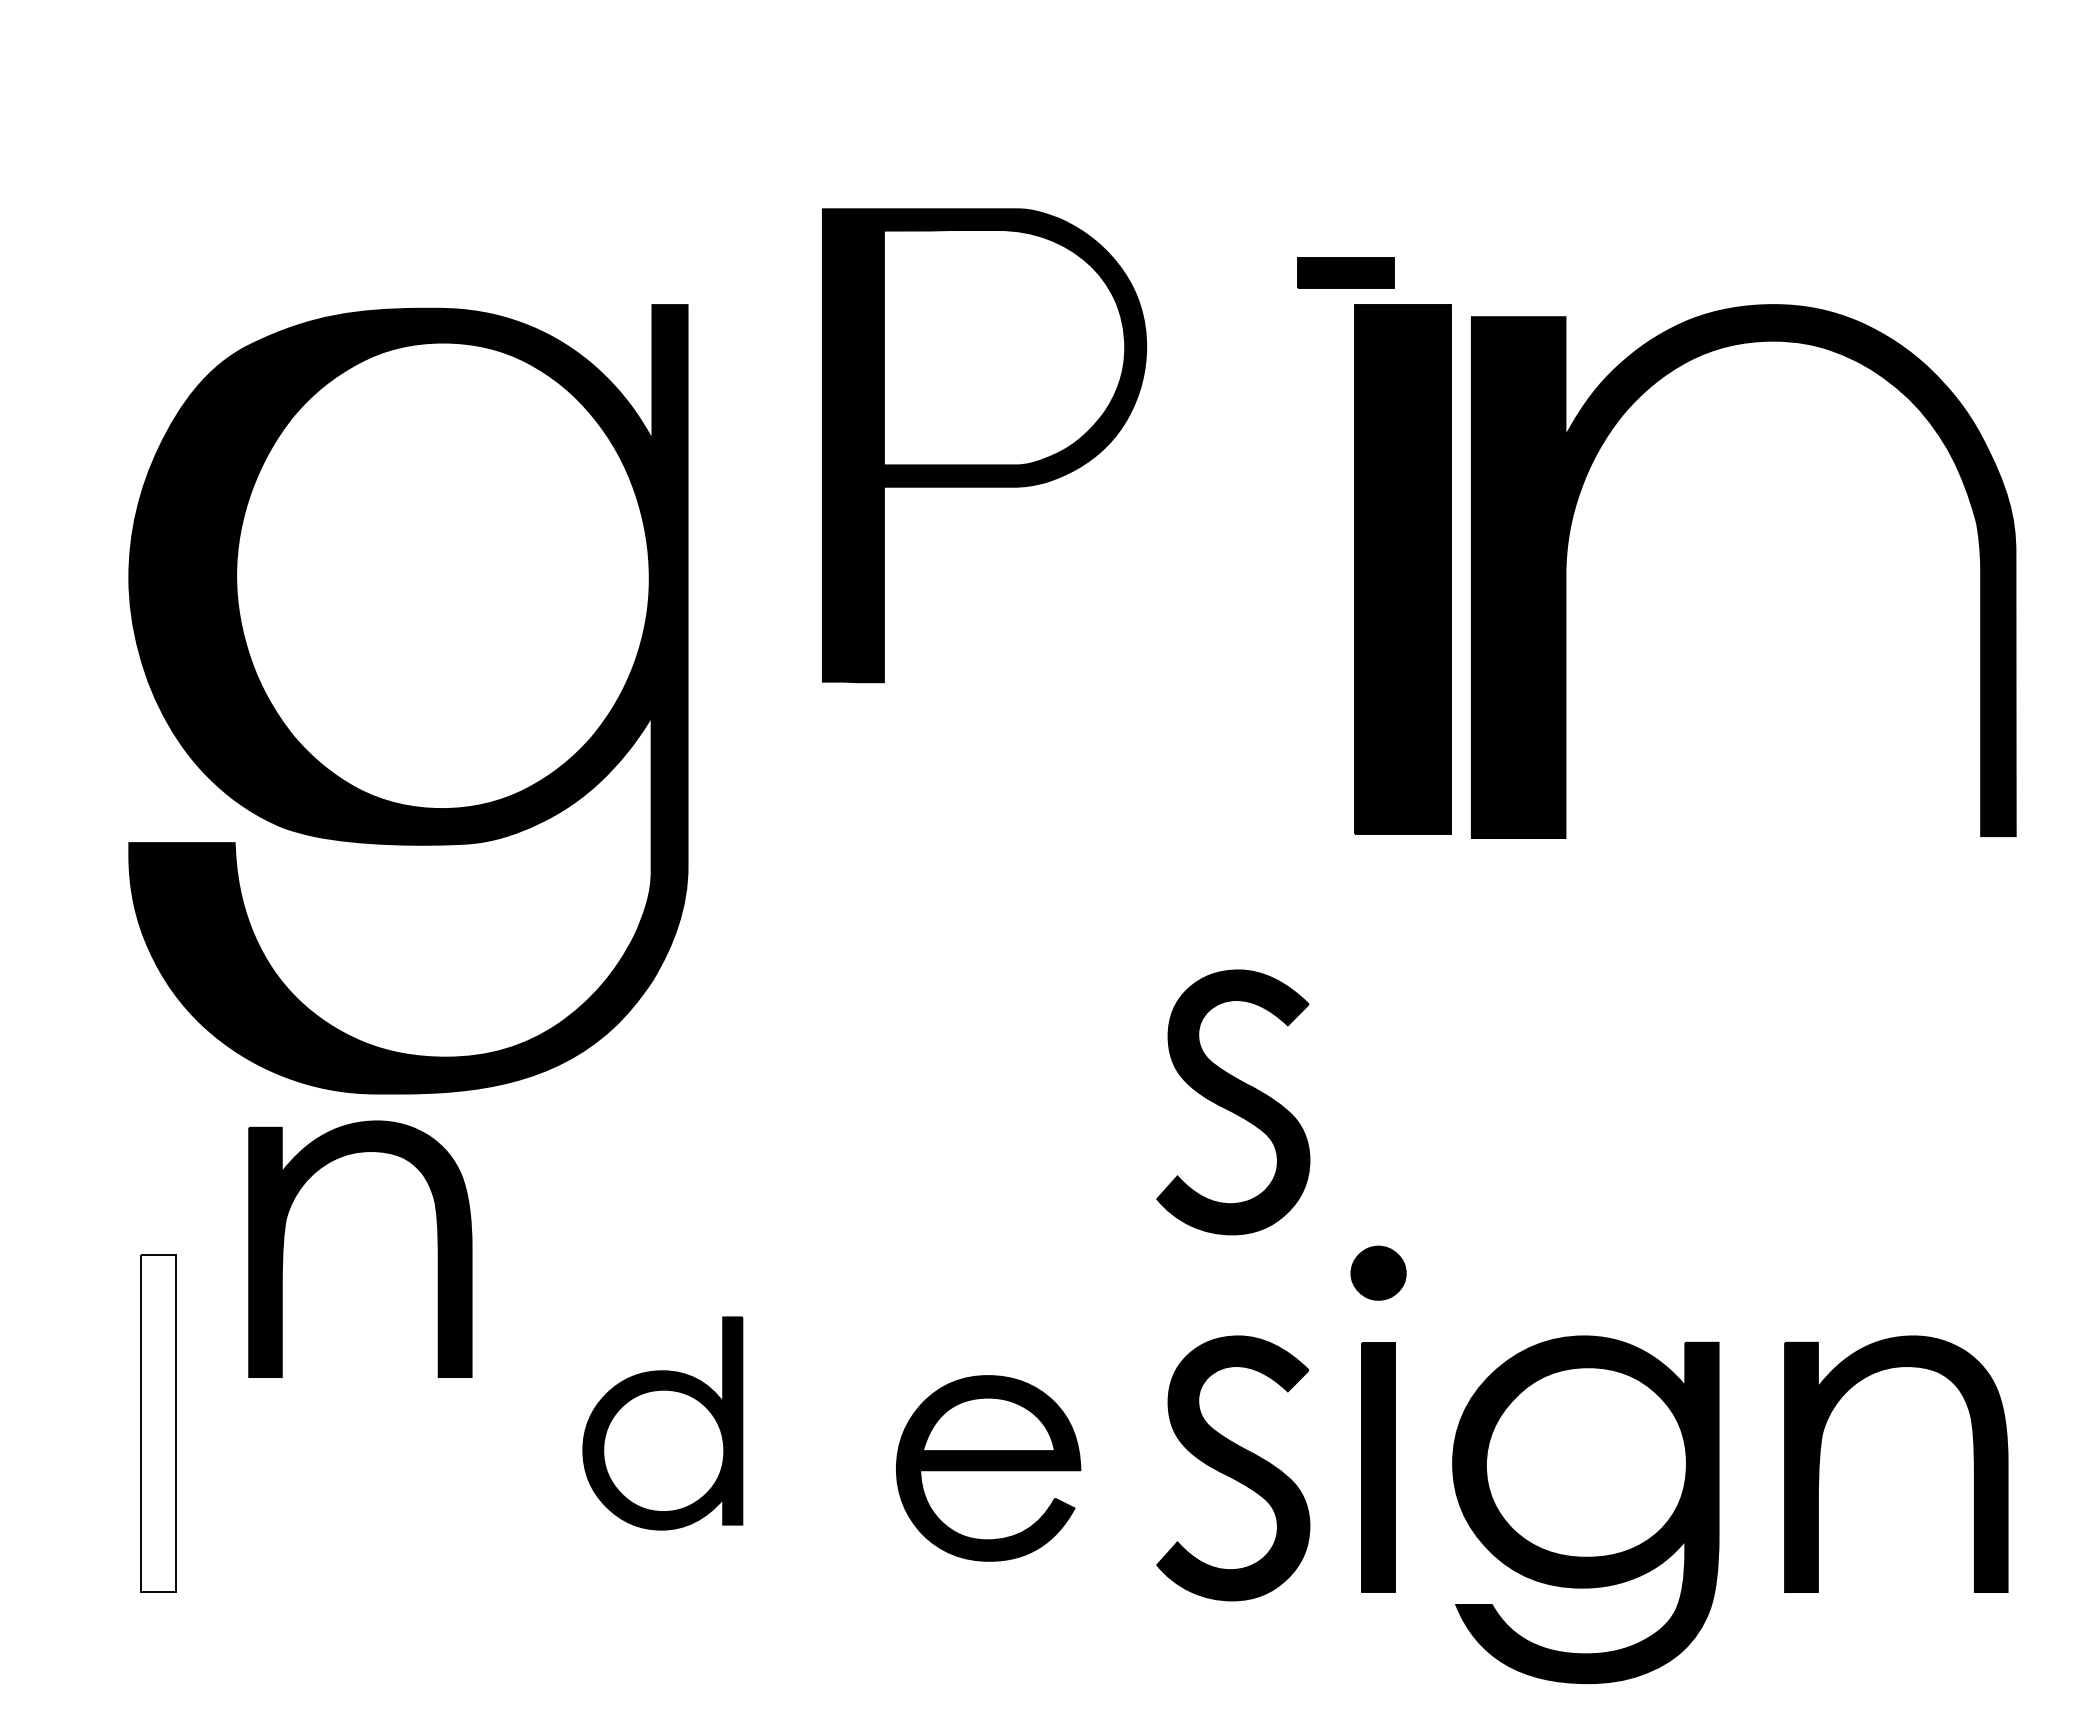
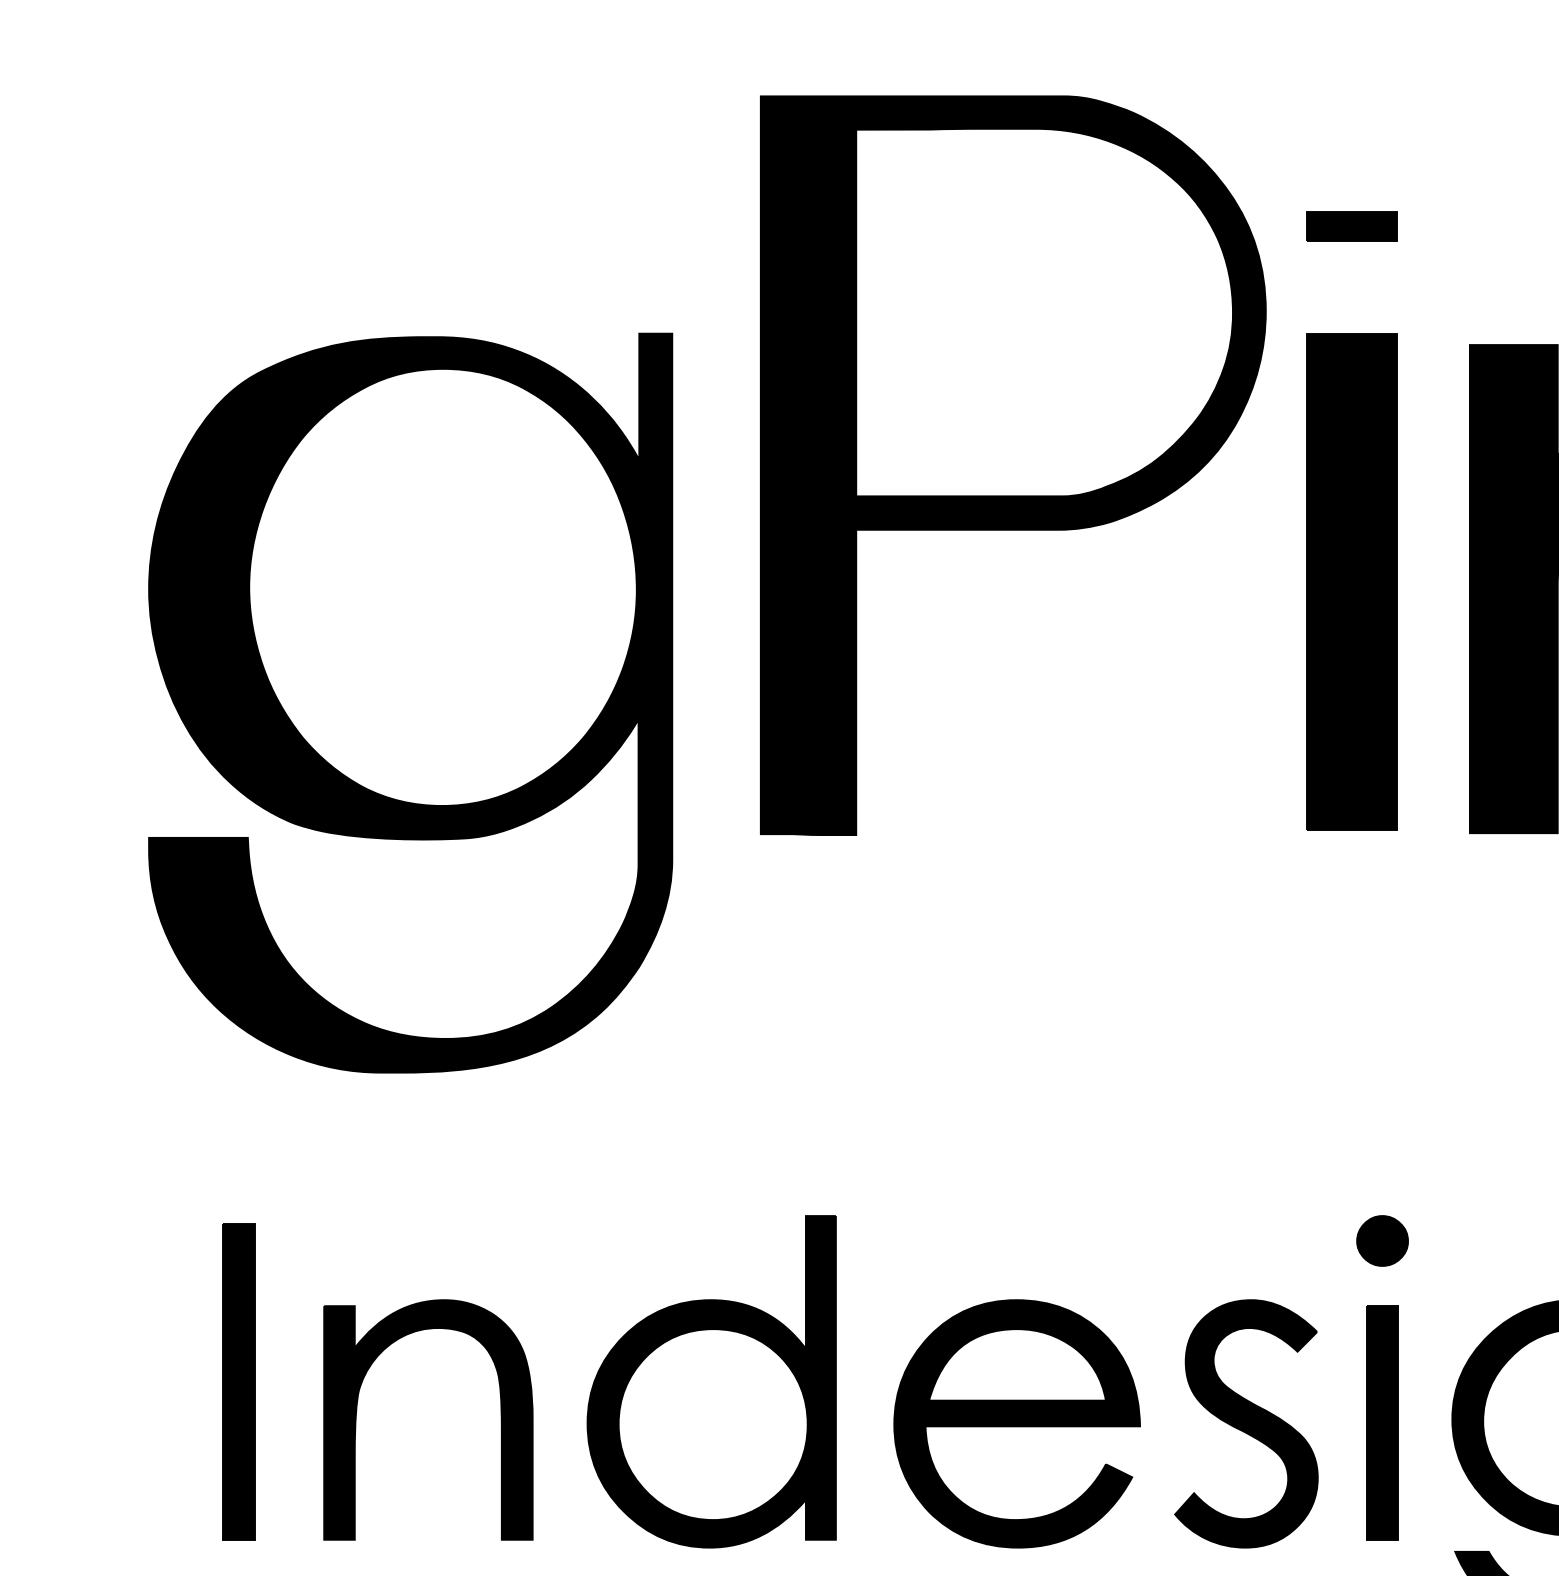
part: (1345, 272) -> (1351, 226), moved
part: (984, 445) -> (1013, 465), size x1.67
part: (1402, 569) -> (1351, 581), moved
part: (408, 699) -> (410, 703), moved
part: (1233, 1102) -> (1246, 1080), removed
part: (284, 1241) -> (357, 1412), moved
fill: (158, 1423) -> (239, 1381), added
part: (662, 1423) -> (711, 1381), size x1.67
part: (988, 1468) -> (1017, 1423), size x1.43

